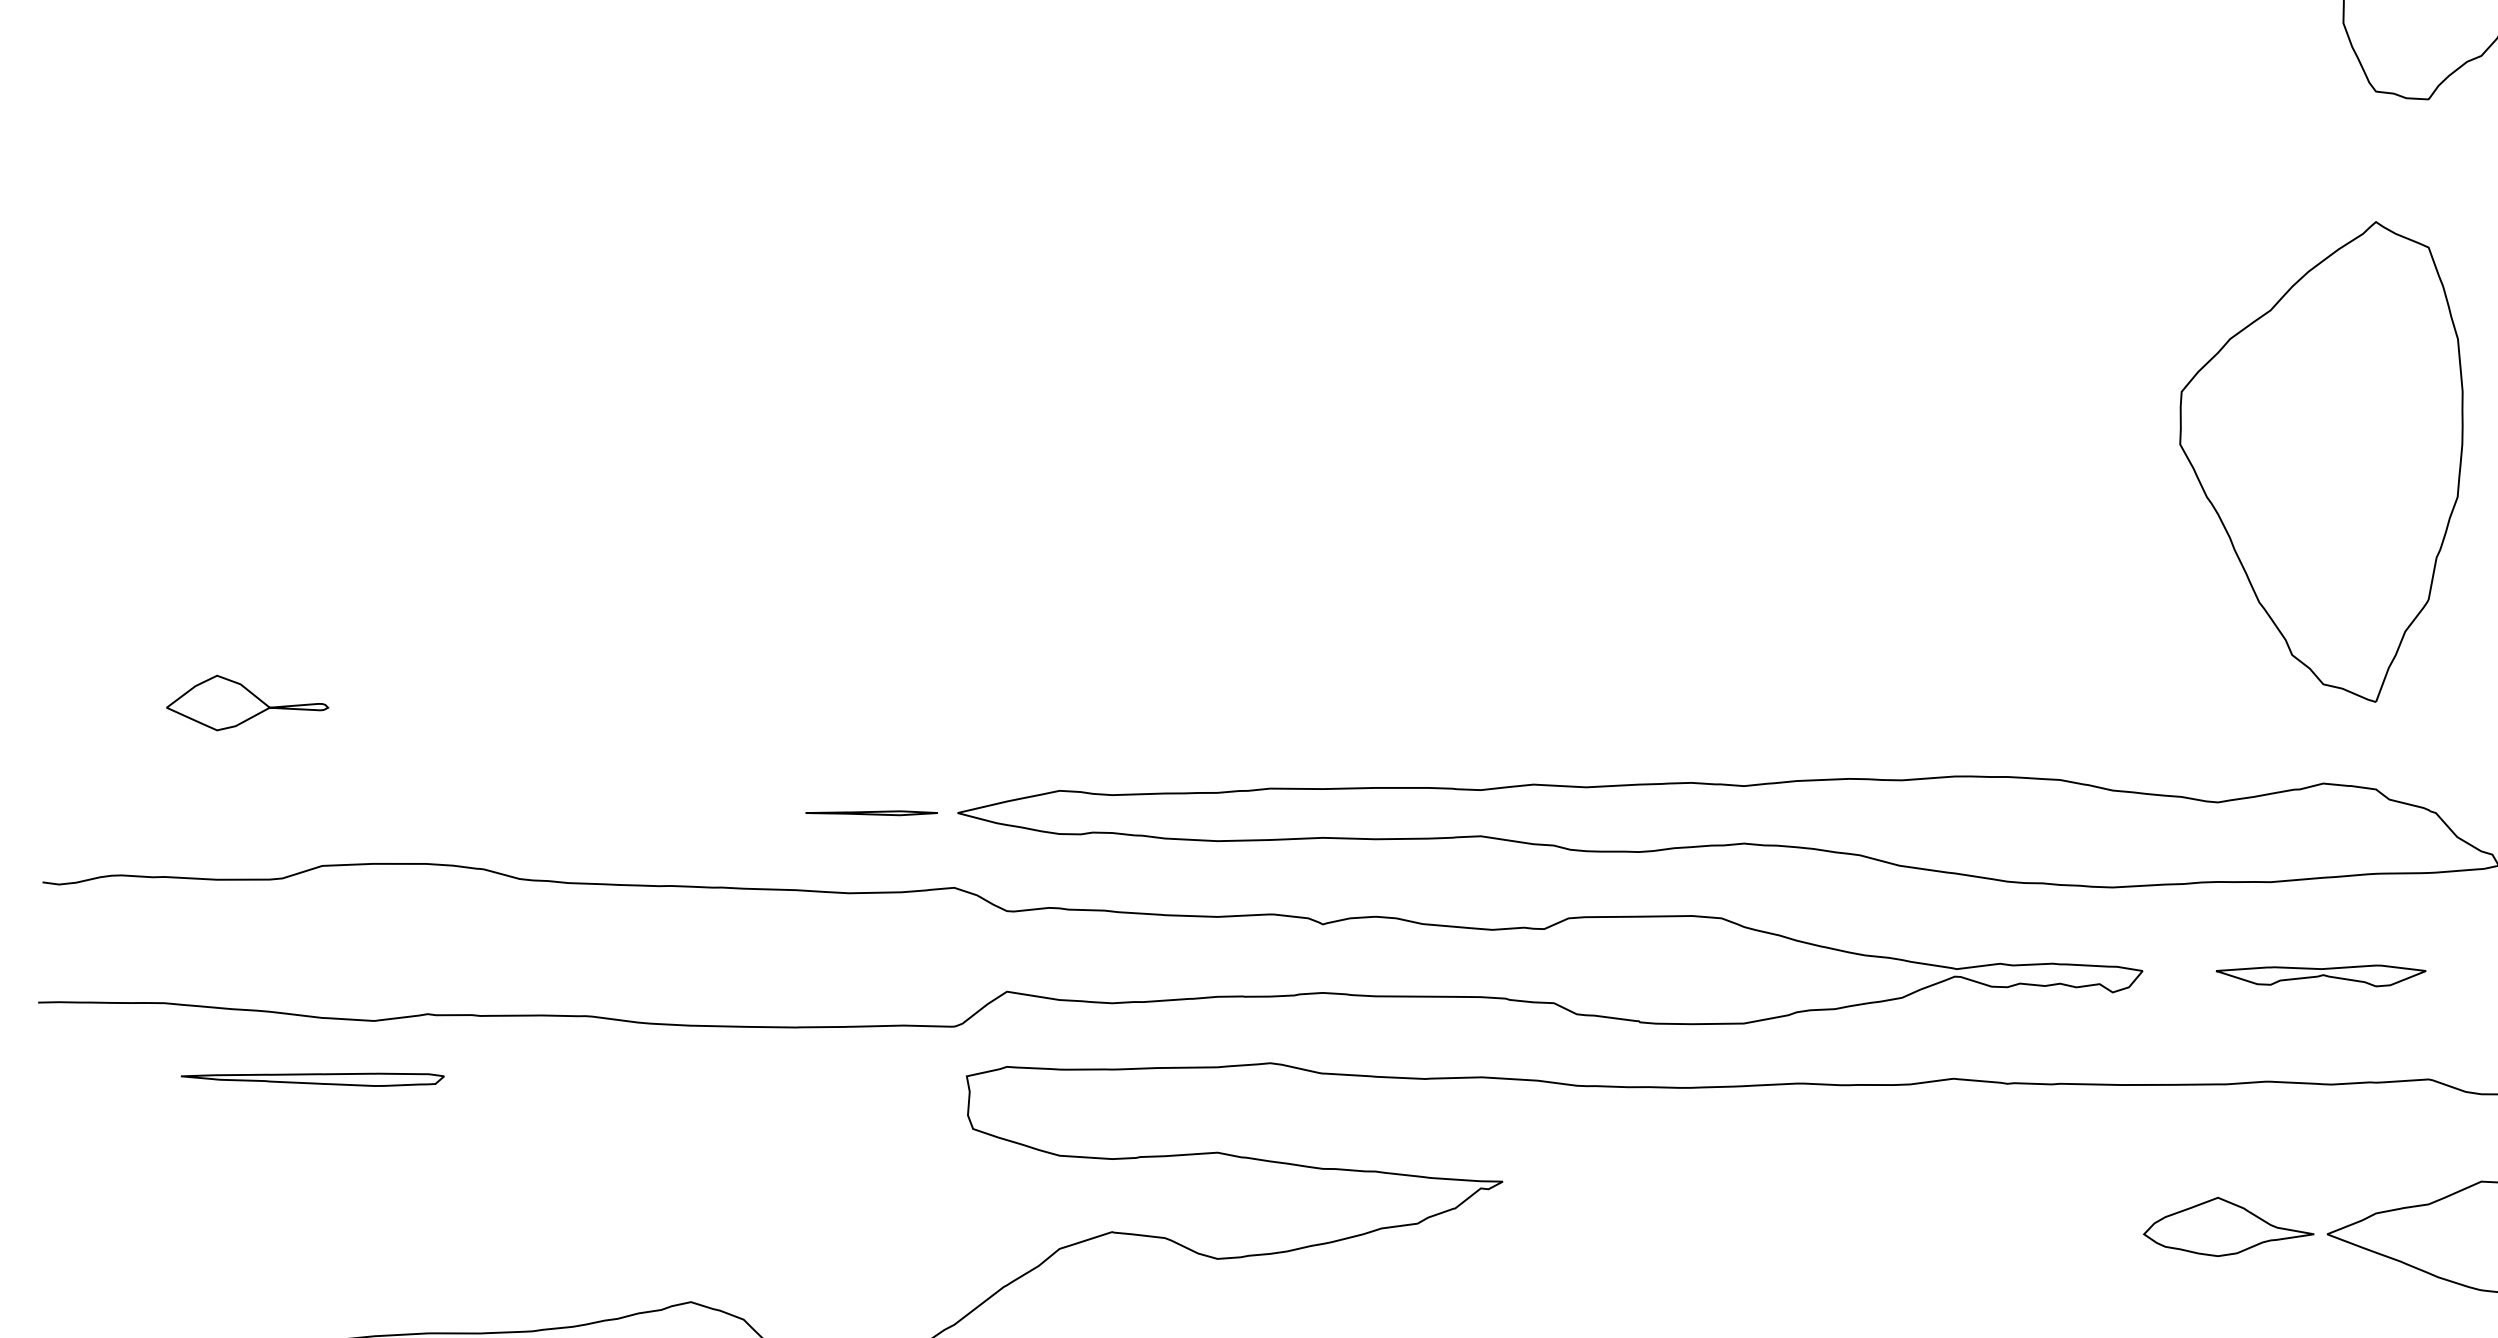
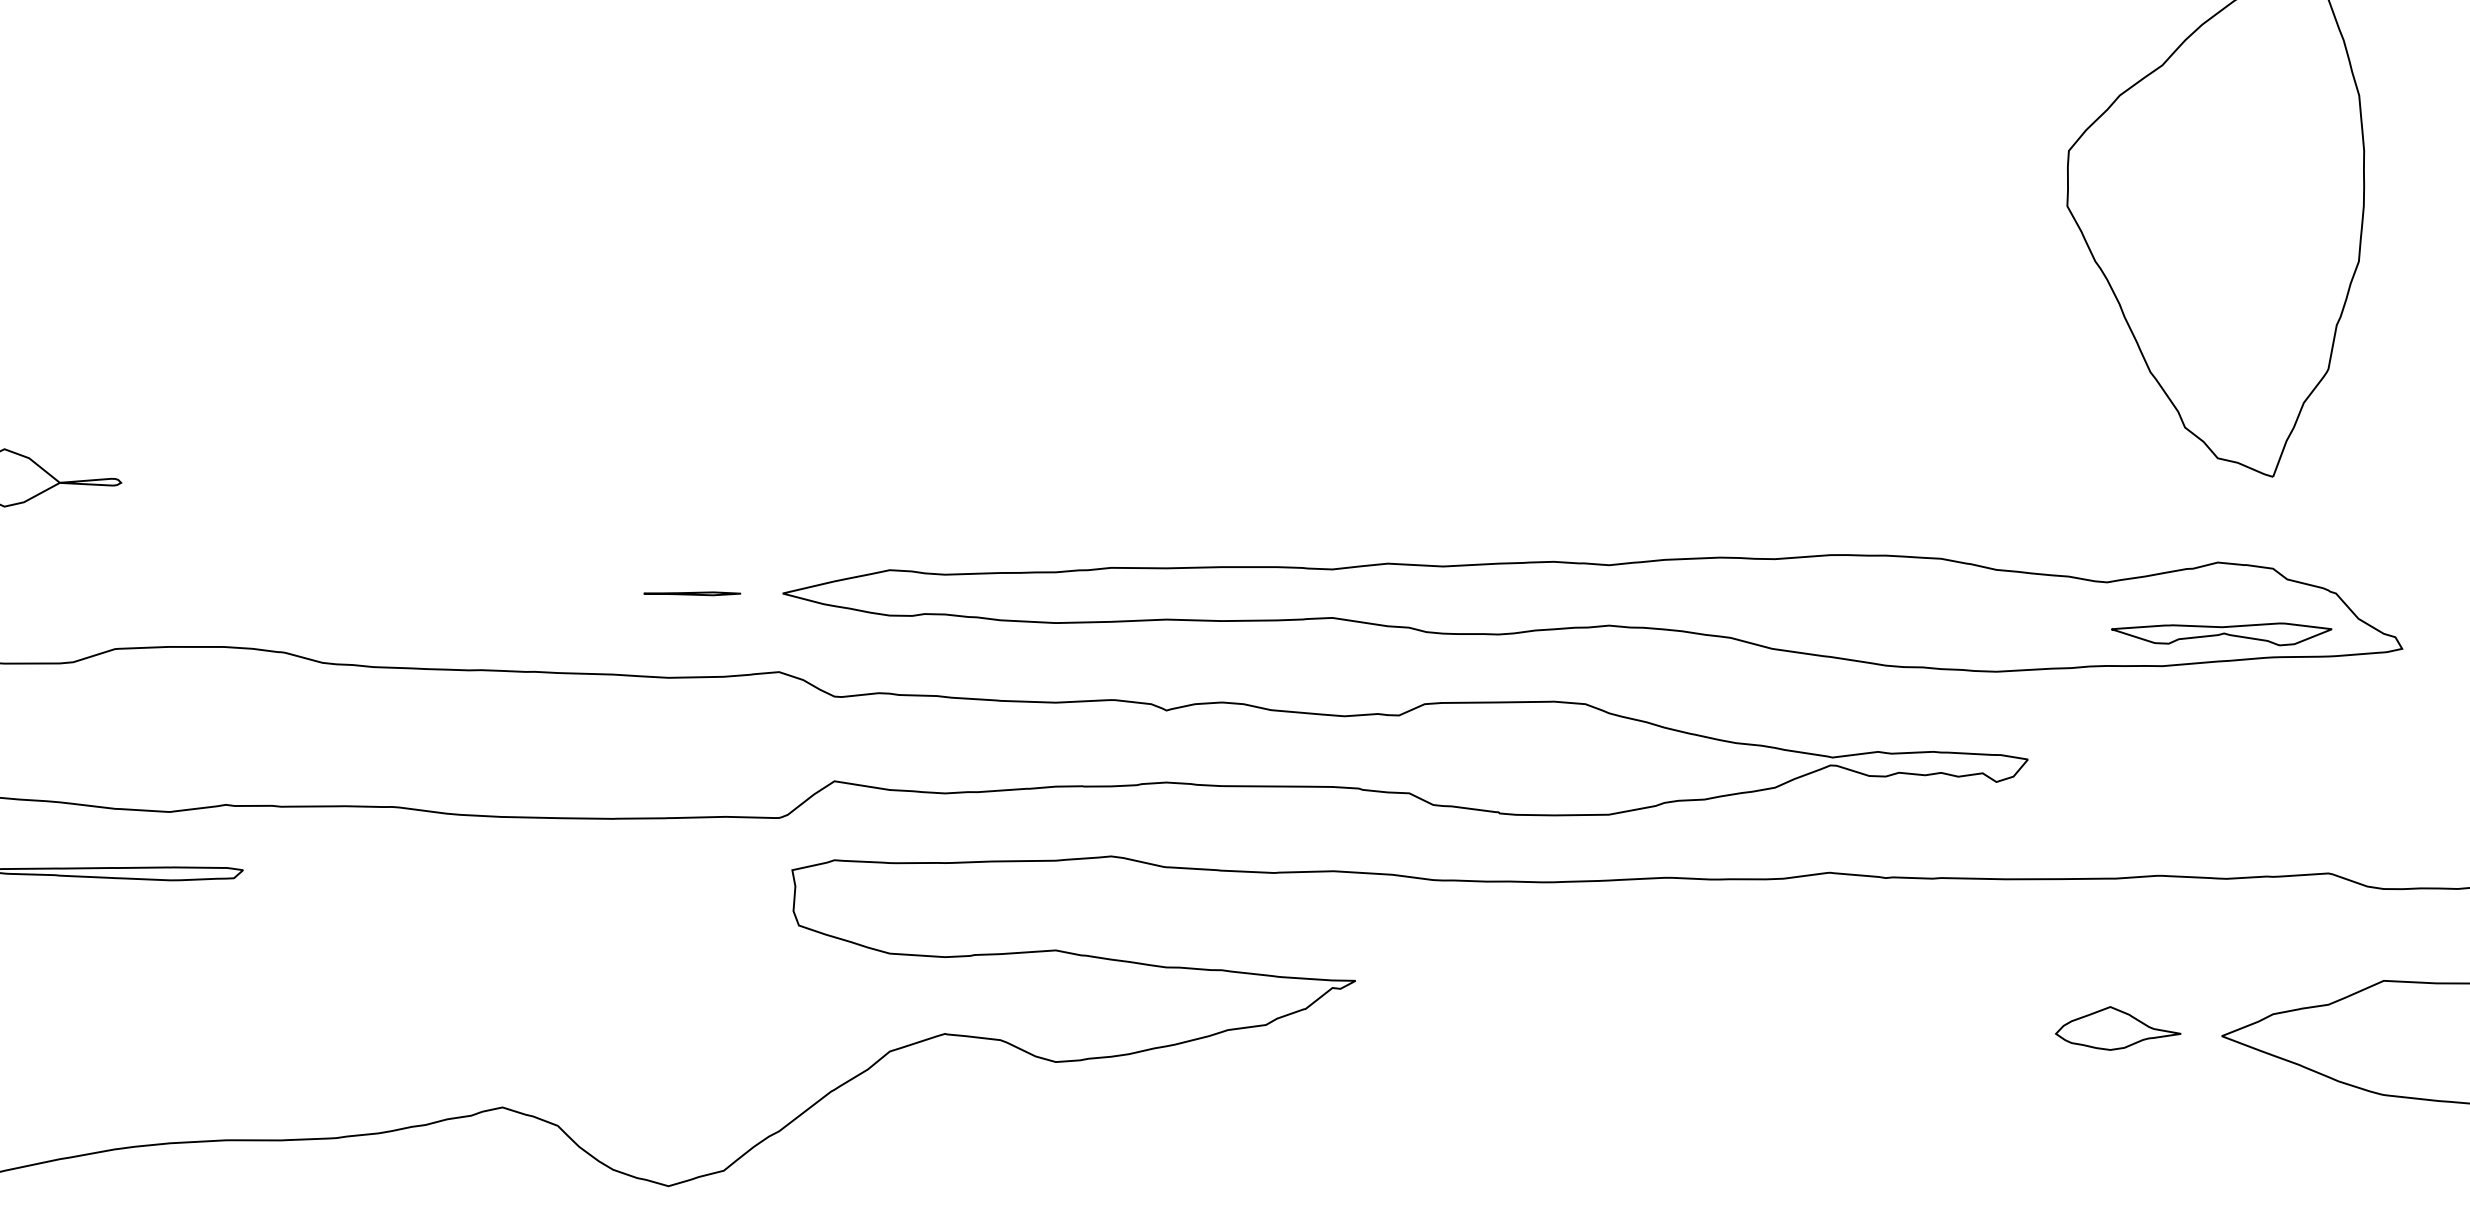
part: (871, 813) -> (692, 594), size x0.7
part: (2320, 975) -> (2221, 633), moved
part: (2228, 1226) -> (2118, 1027), size x0.7

